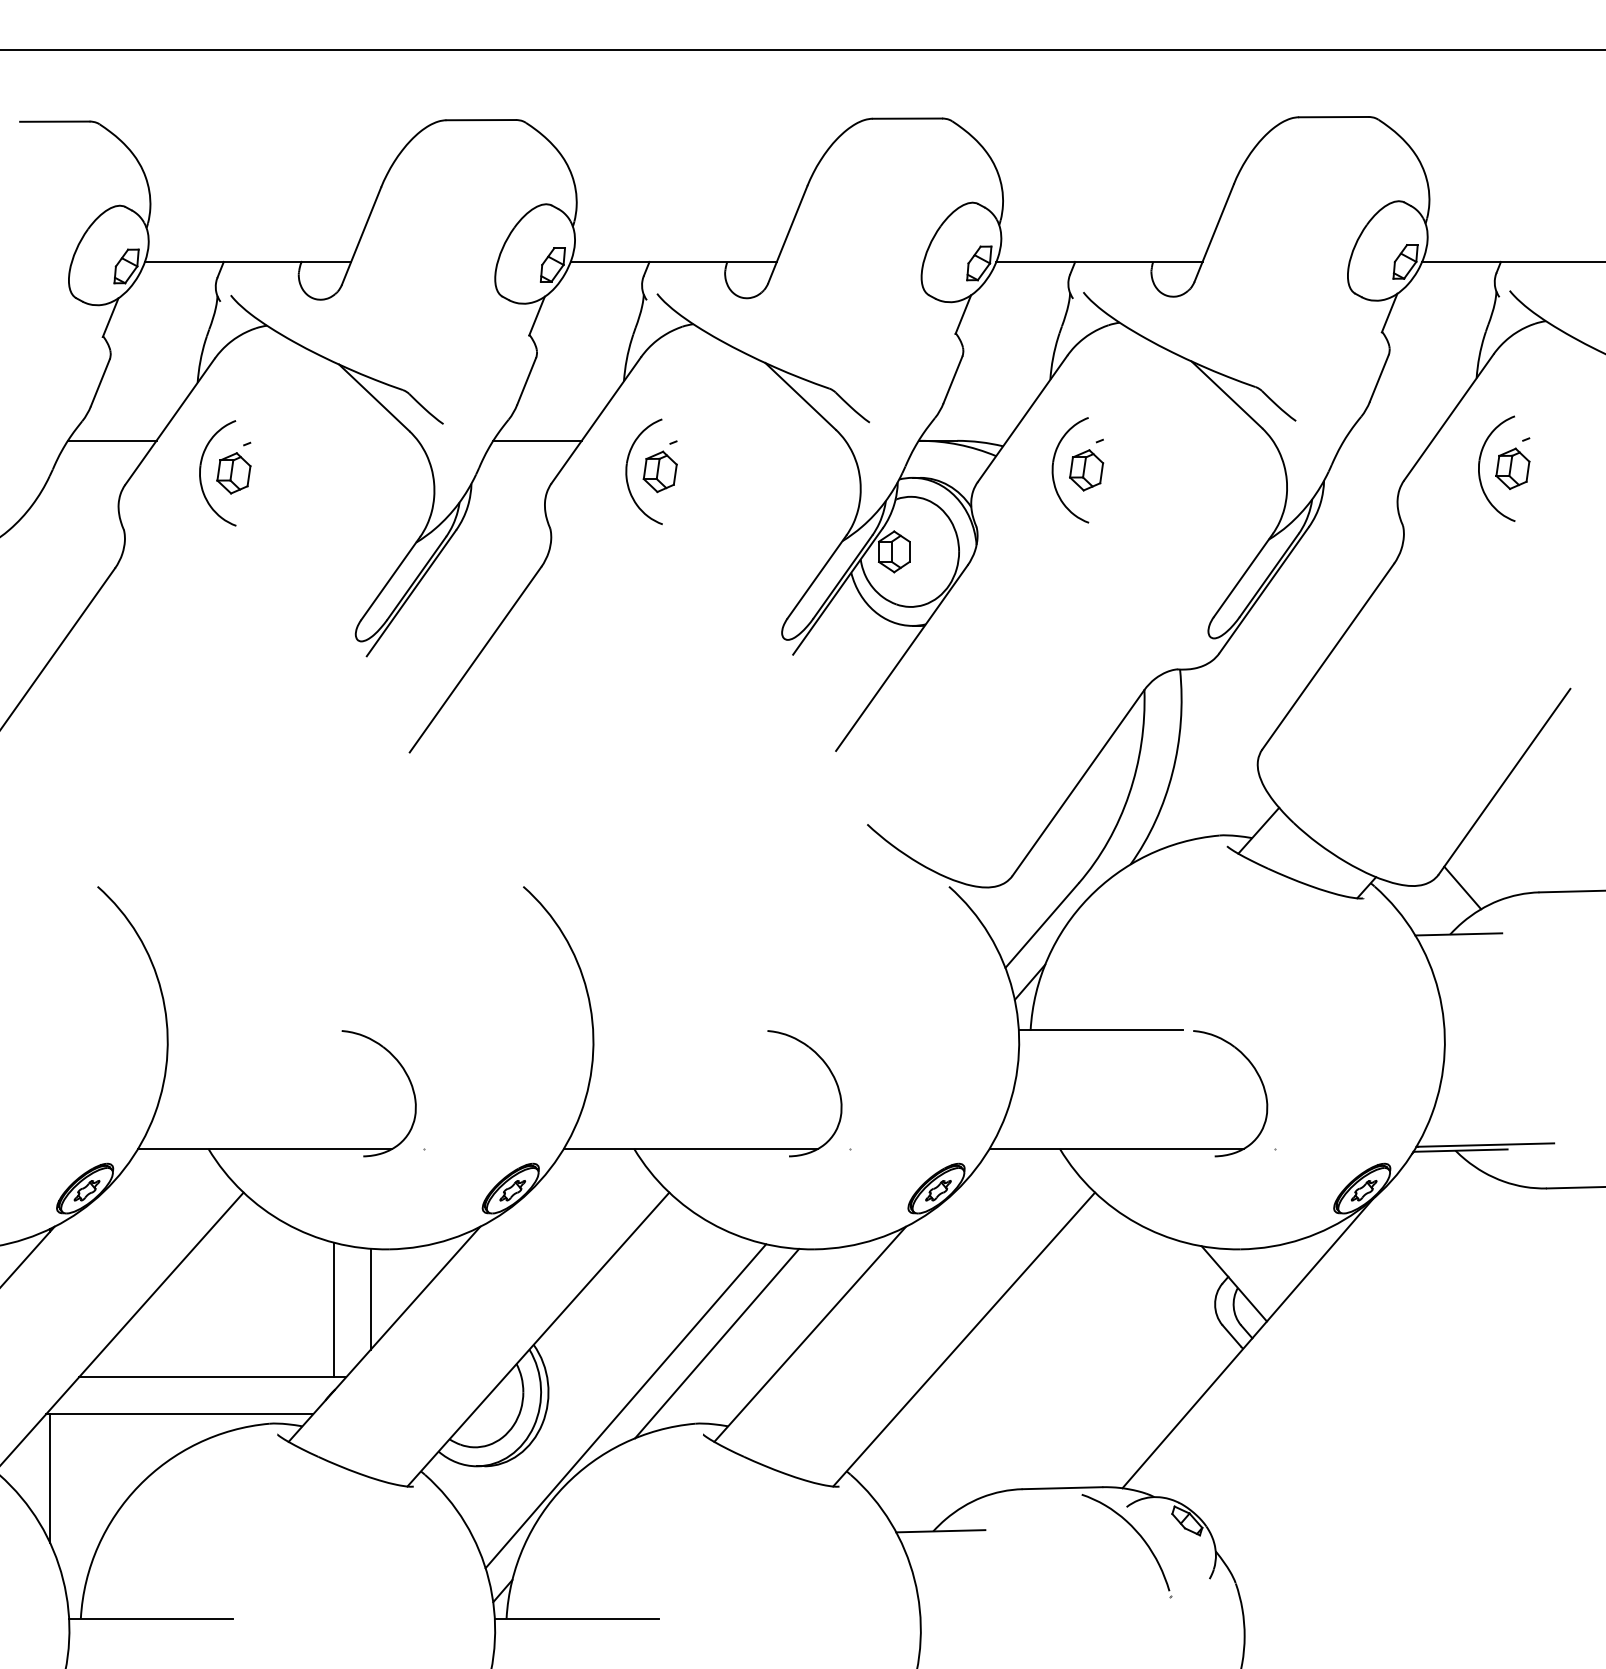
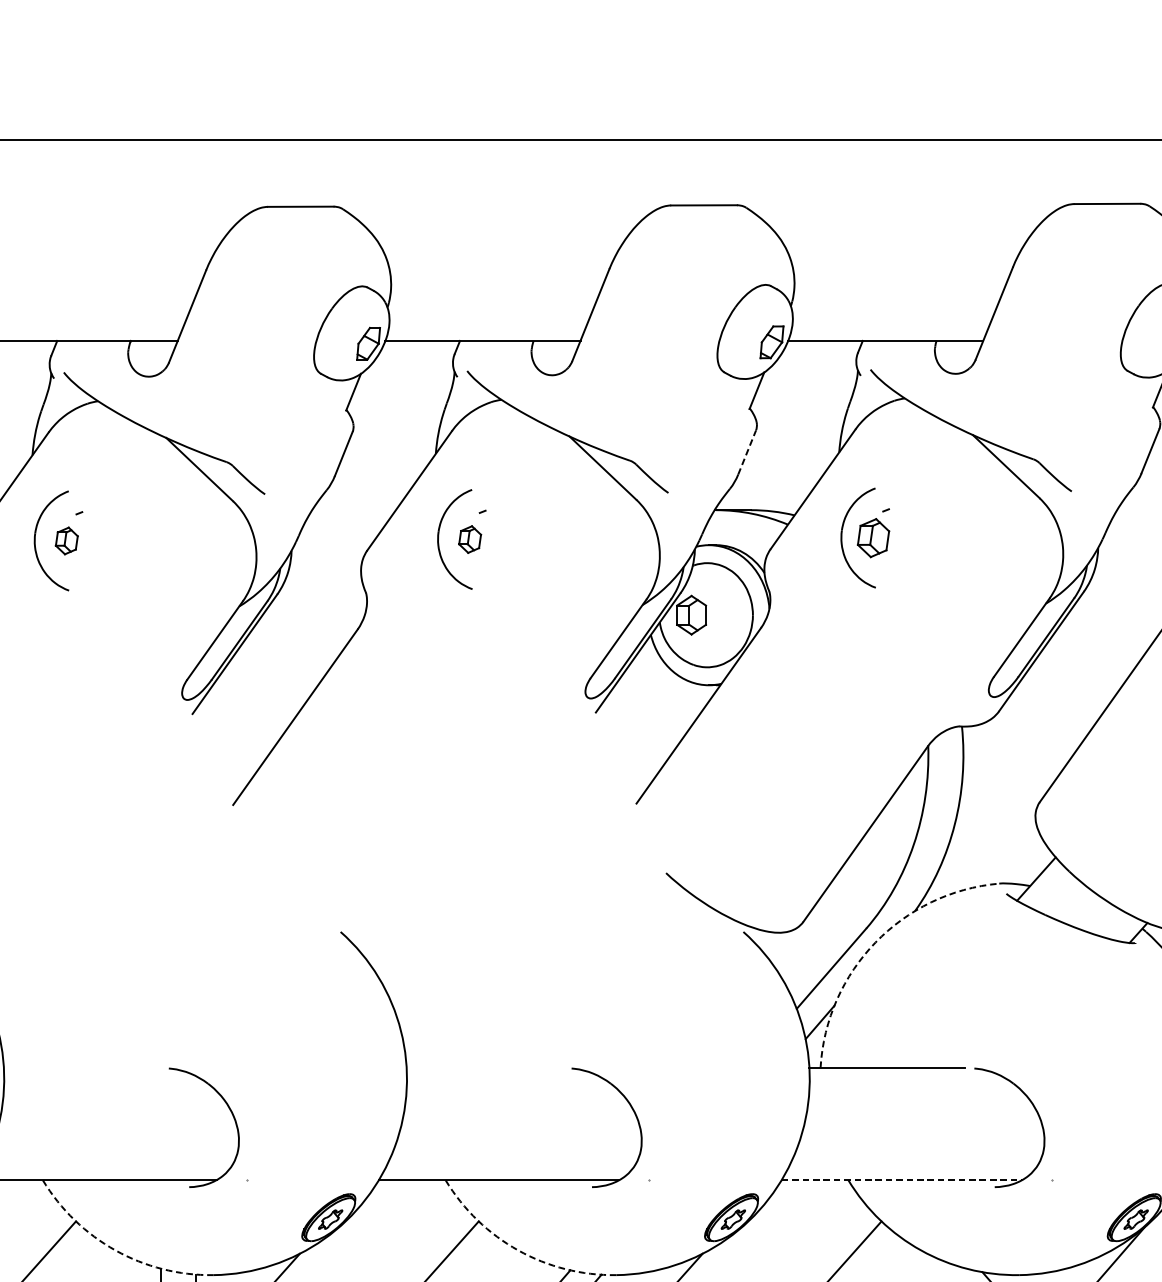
line: (953, 379) -> (747, 452), solid -> dashed
line: (537, 440) -> (354, 509), removed
part: (659, 471) -> (469, 539), size x0.7
part: (233, 473) -> (66, 541), size x0.7
arc: (1088, 897) -> (875, 942), solid -> dashed
line: (1117, 1148) -> (902, 1179), solid -> dashed
arc: (285, 1223) -> (115, 1250), solid -> dashed
arc: (711, 1223) -> (518, 1250), solid -> dashed

